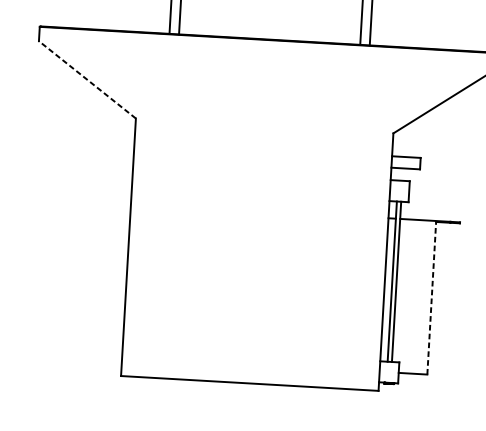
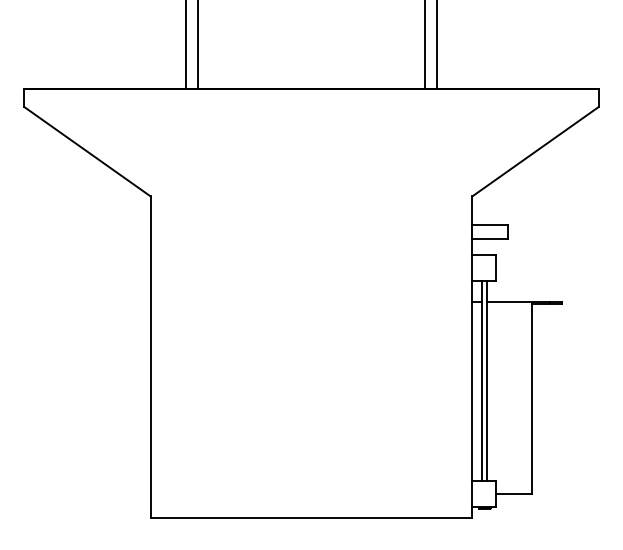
line: (87, 79) -> (87, 151), dashed -> solid
line: (431, 297) -> (531, 398), dashed -> solid

